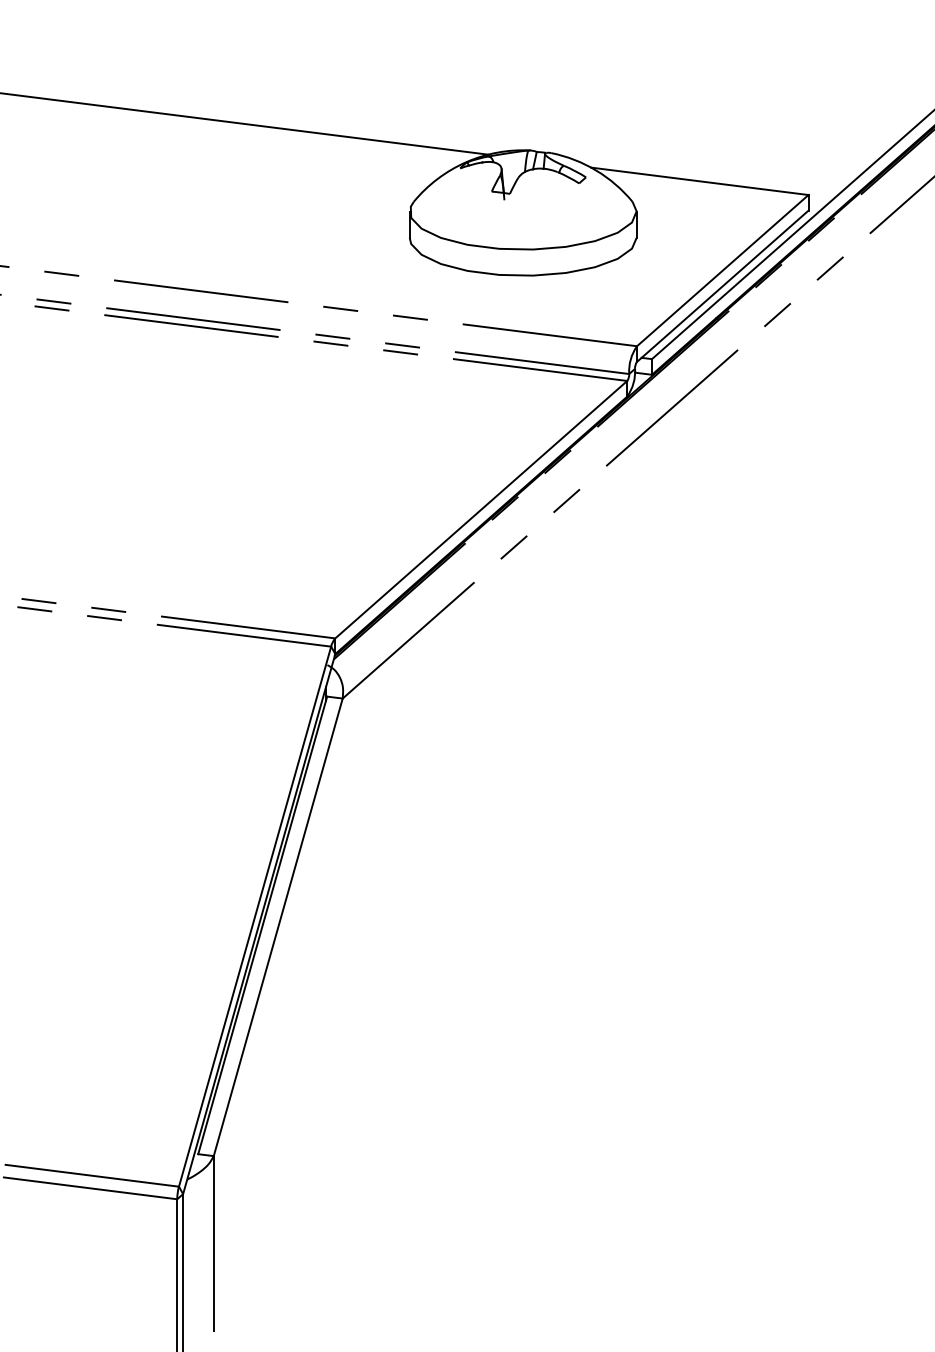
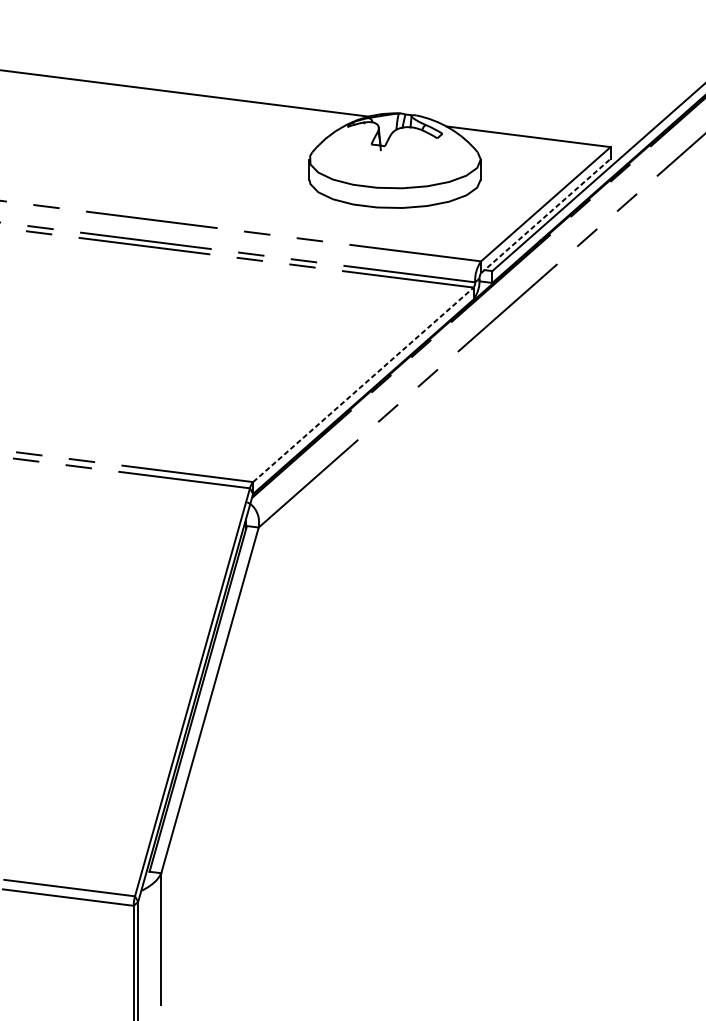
line: (723, 285) -> (546, 215), solid -> dashed
line: (481, 509) -> (363, 384), solid -> dashed

